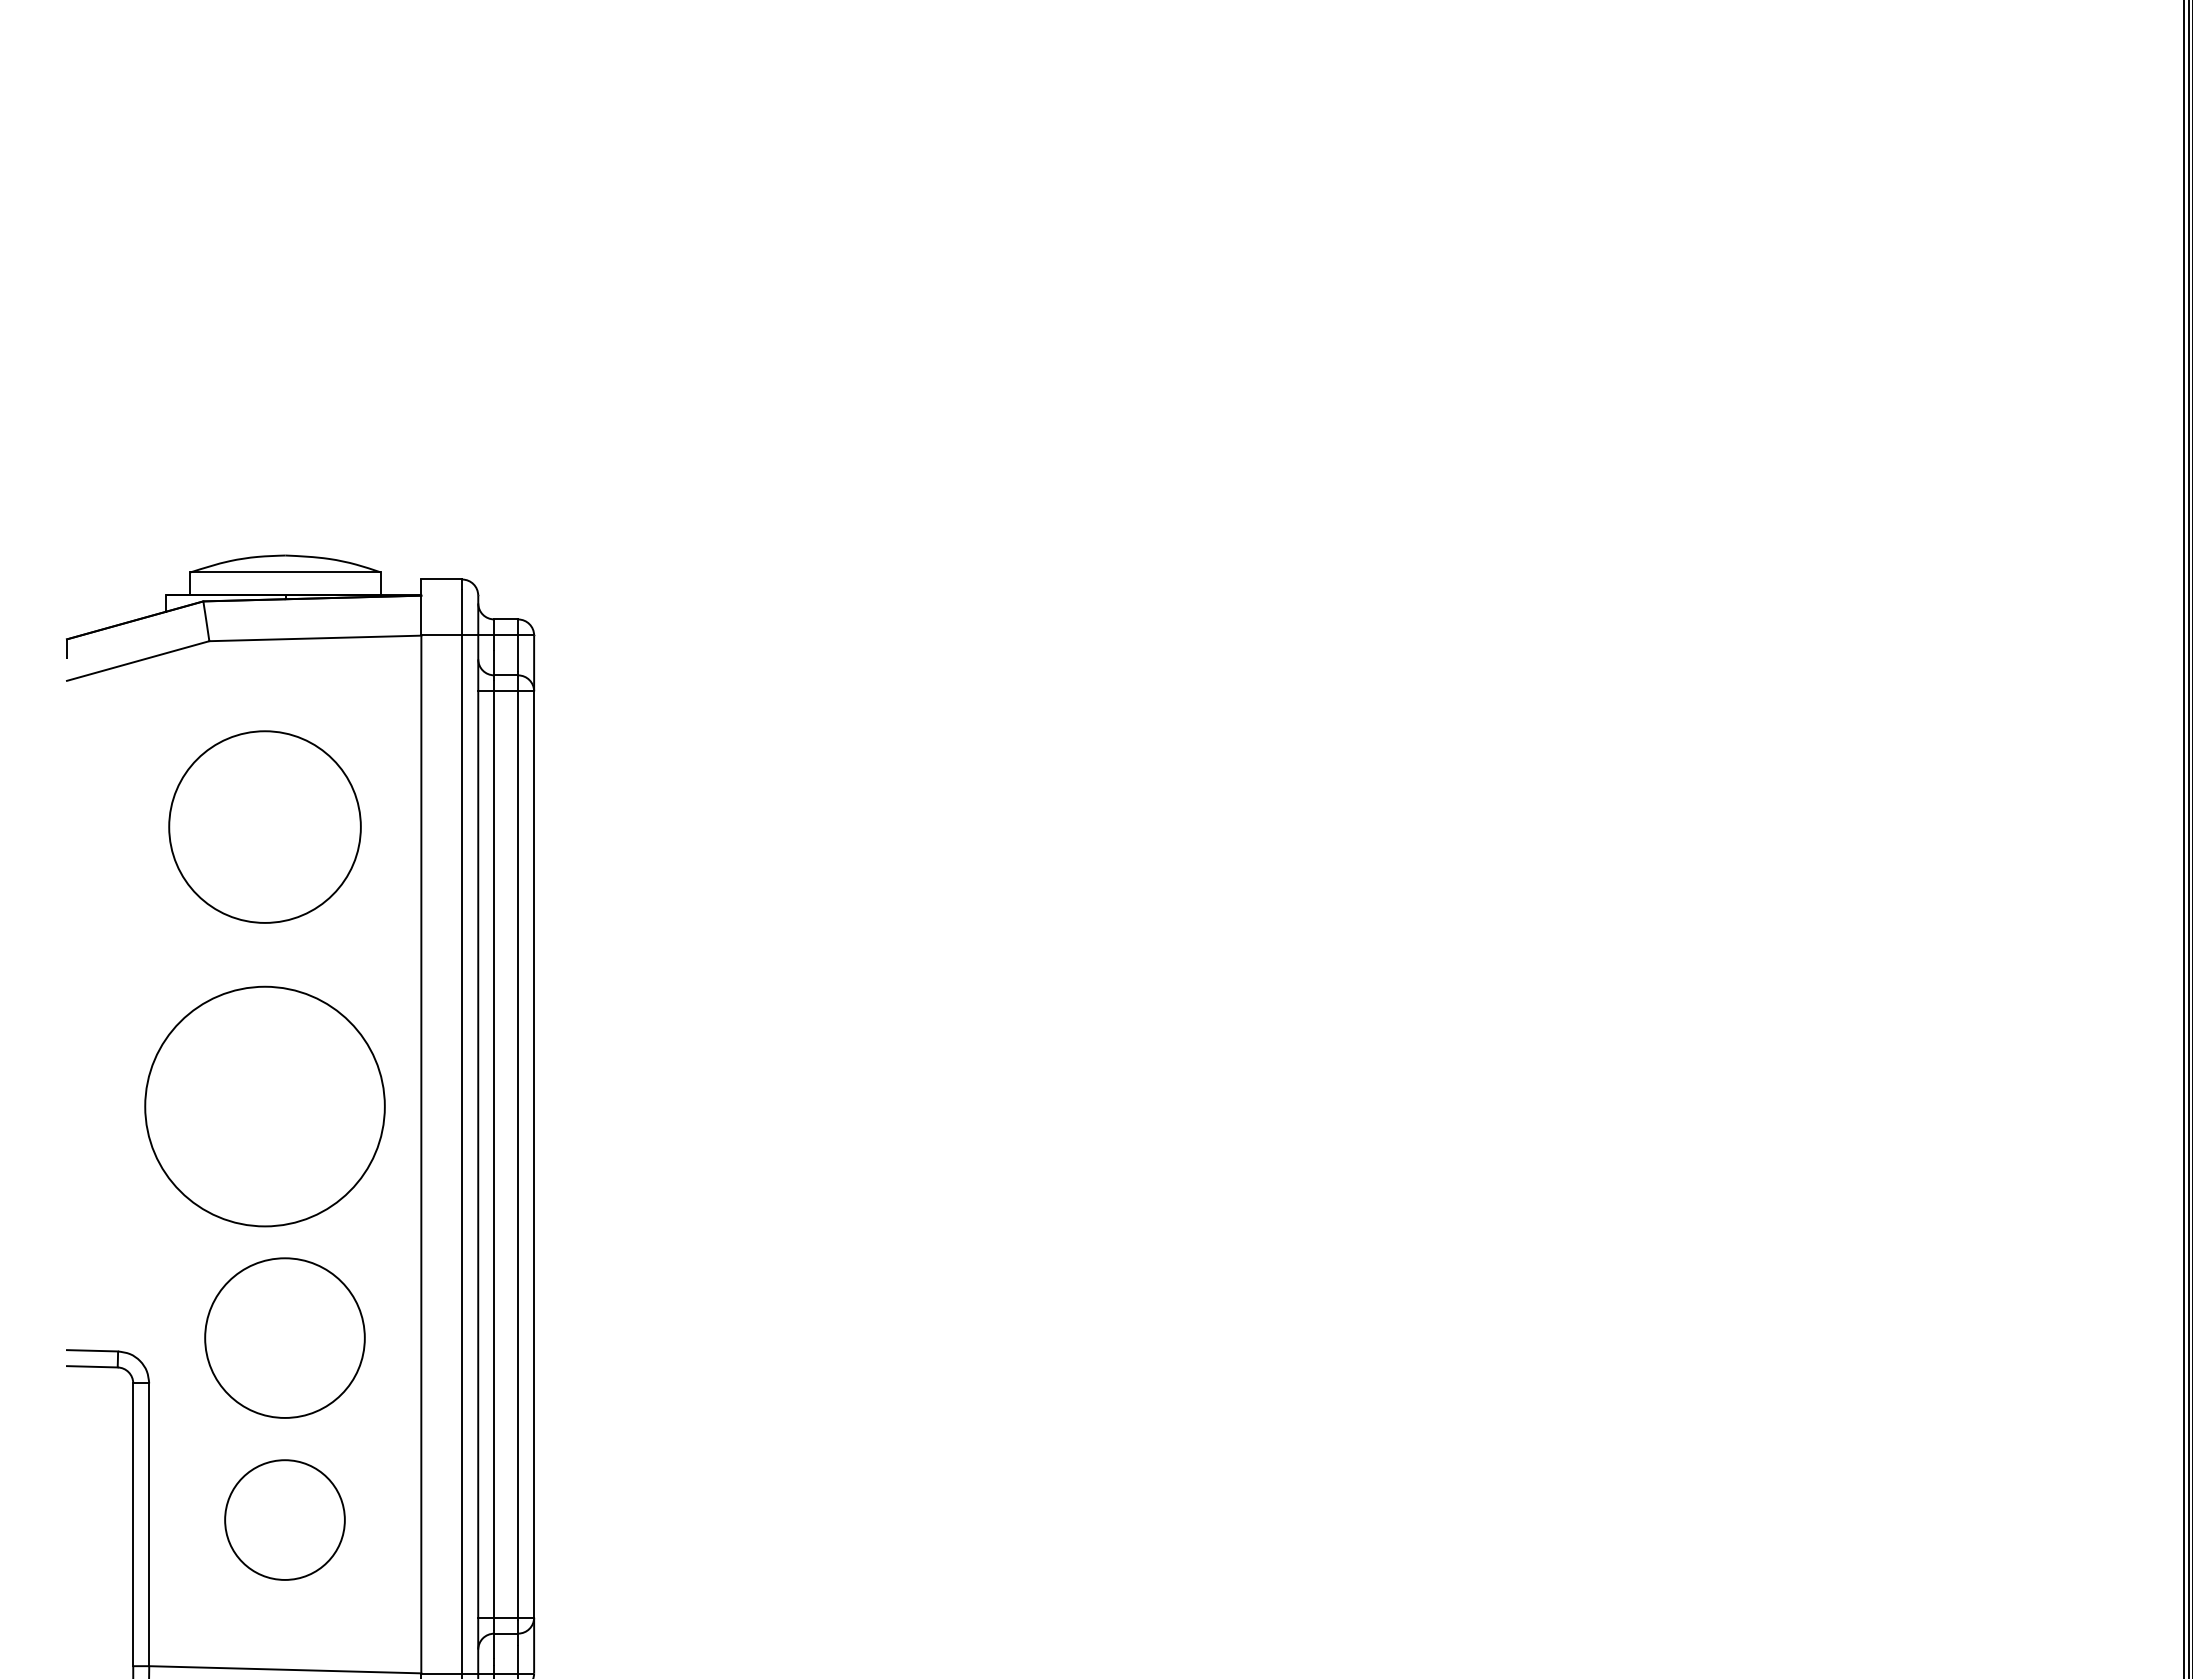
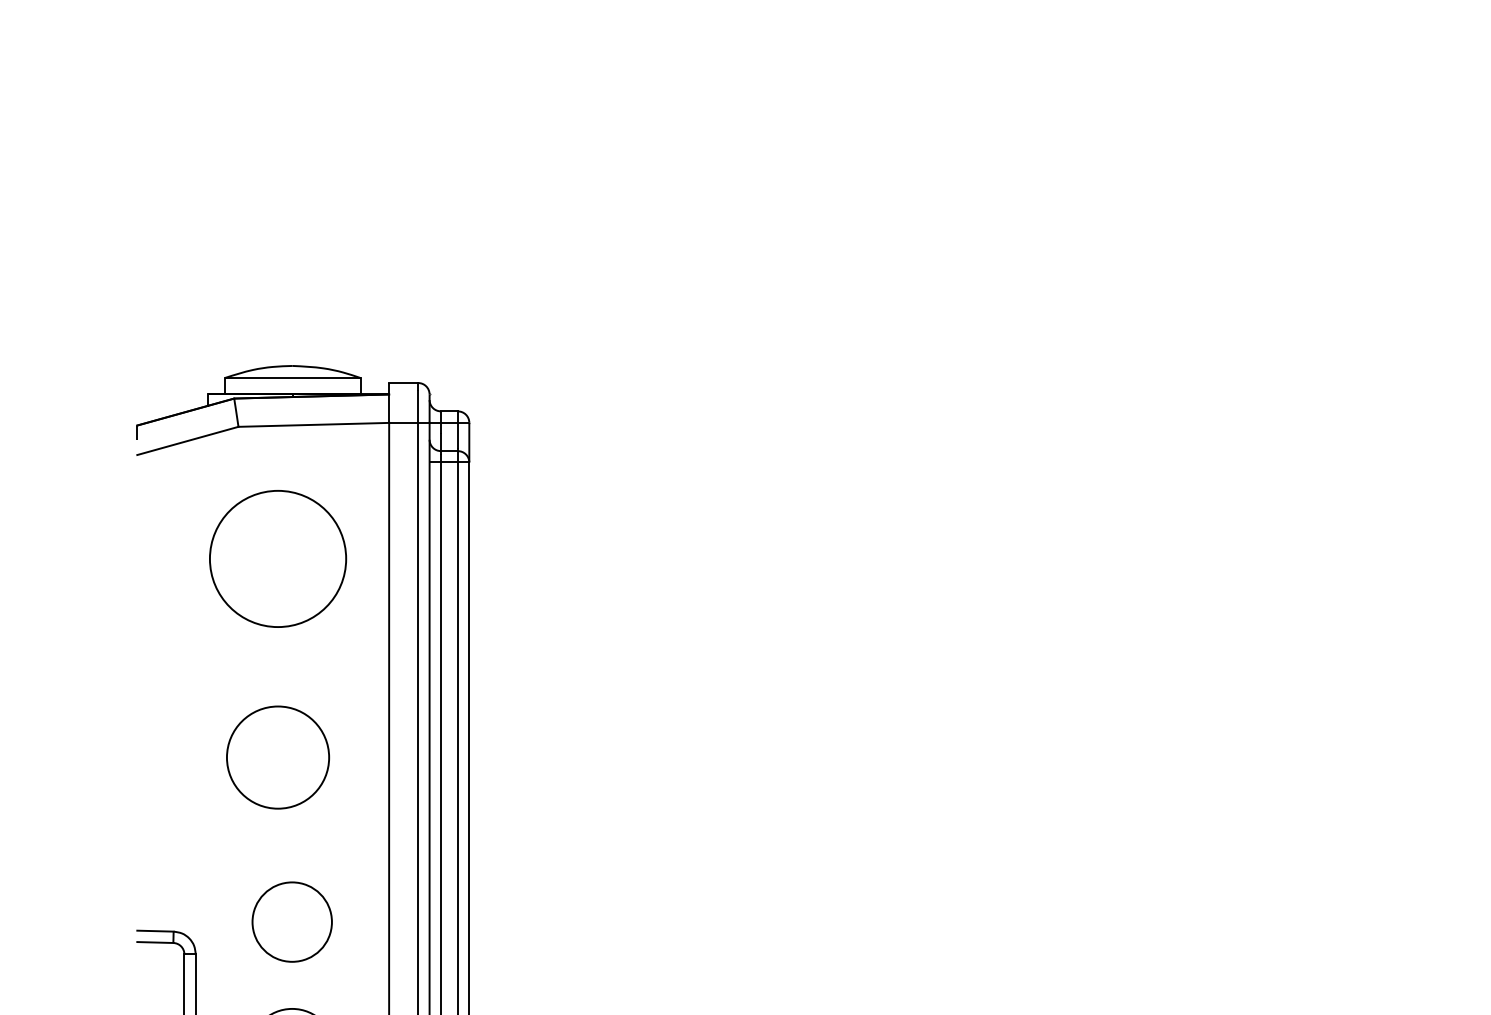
circle: (264, 1106) -> (277, 757), size x0.6
circle: (284, 1337) -> (291, 921), size x0.7

